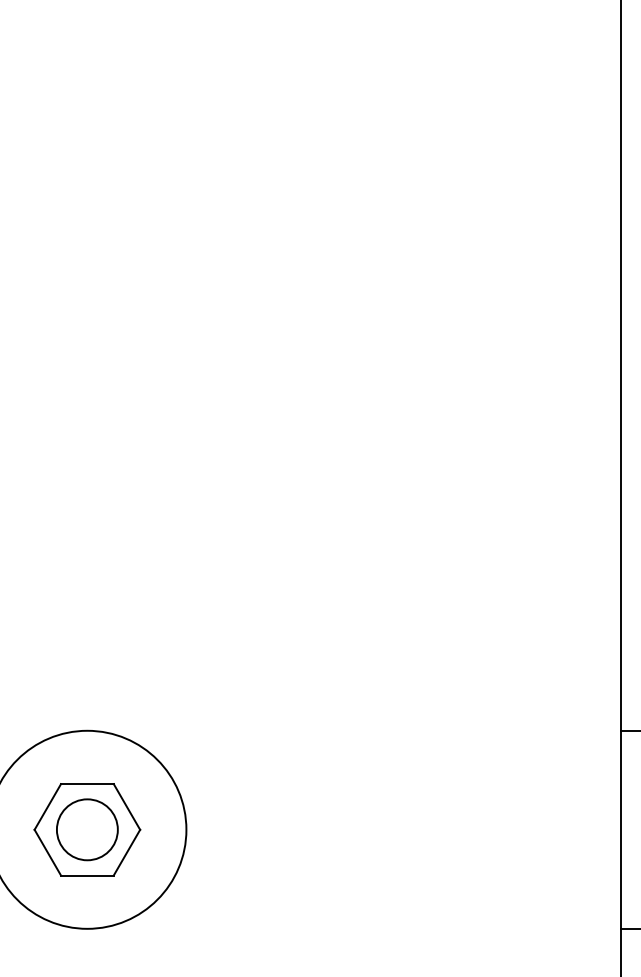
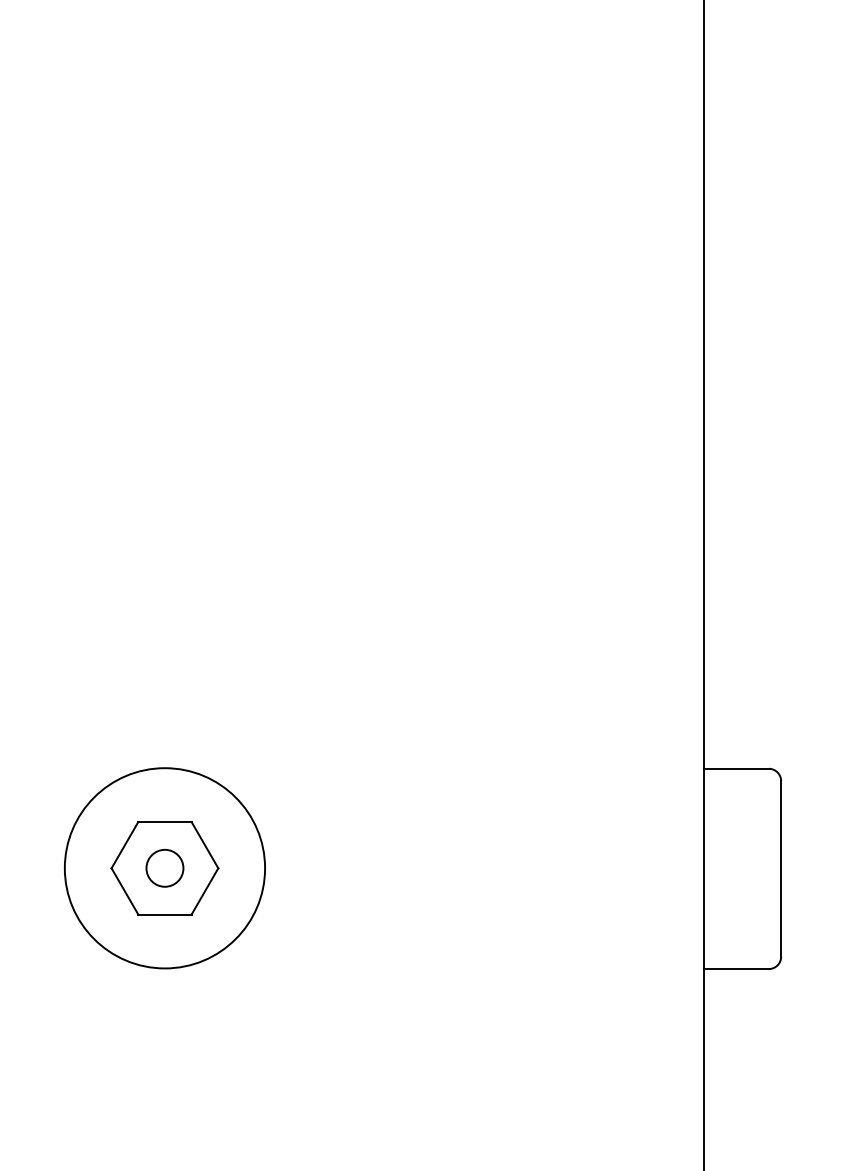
circle: (86, 830) -> (164, 868), size x0.6

